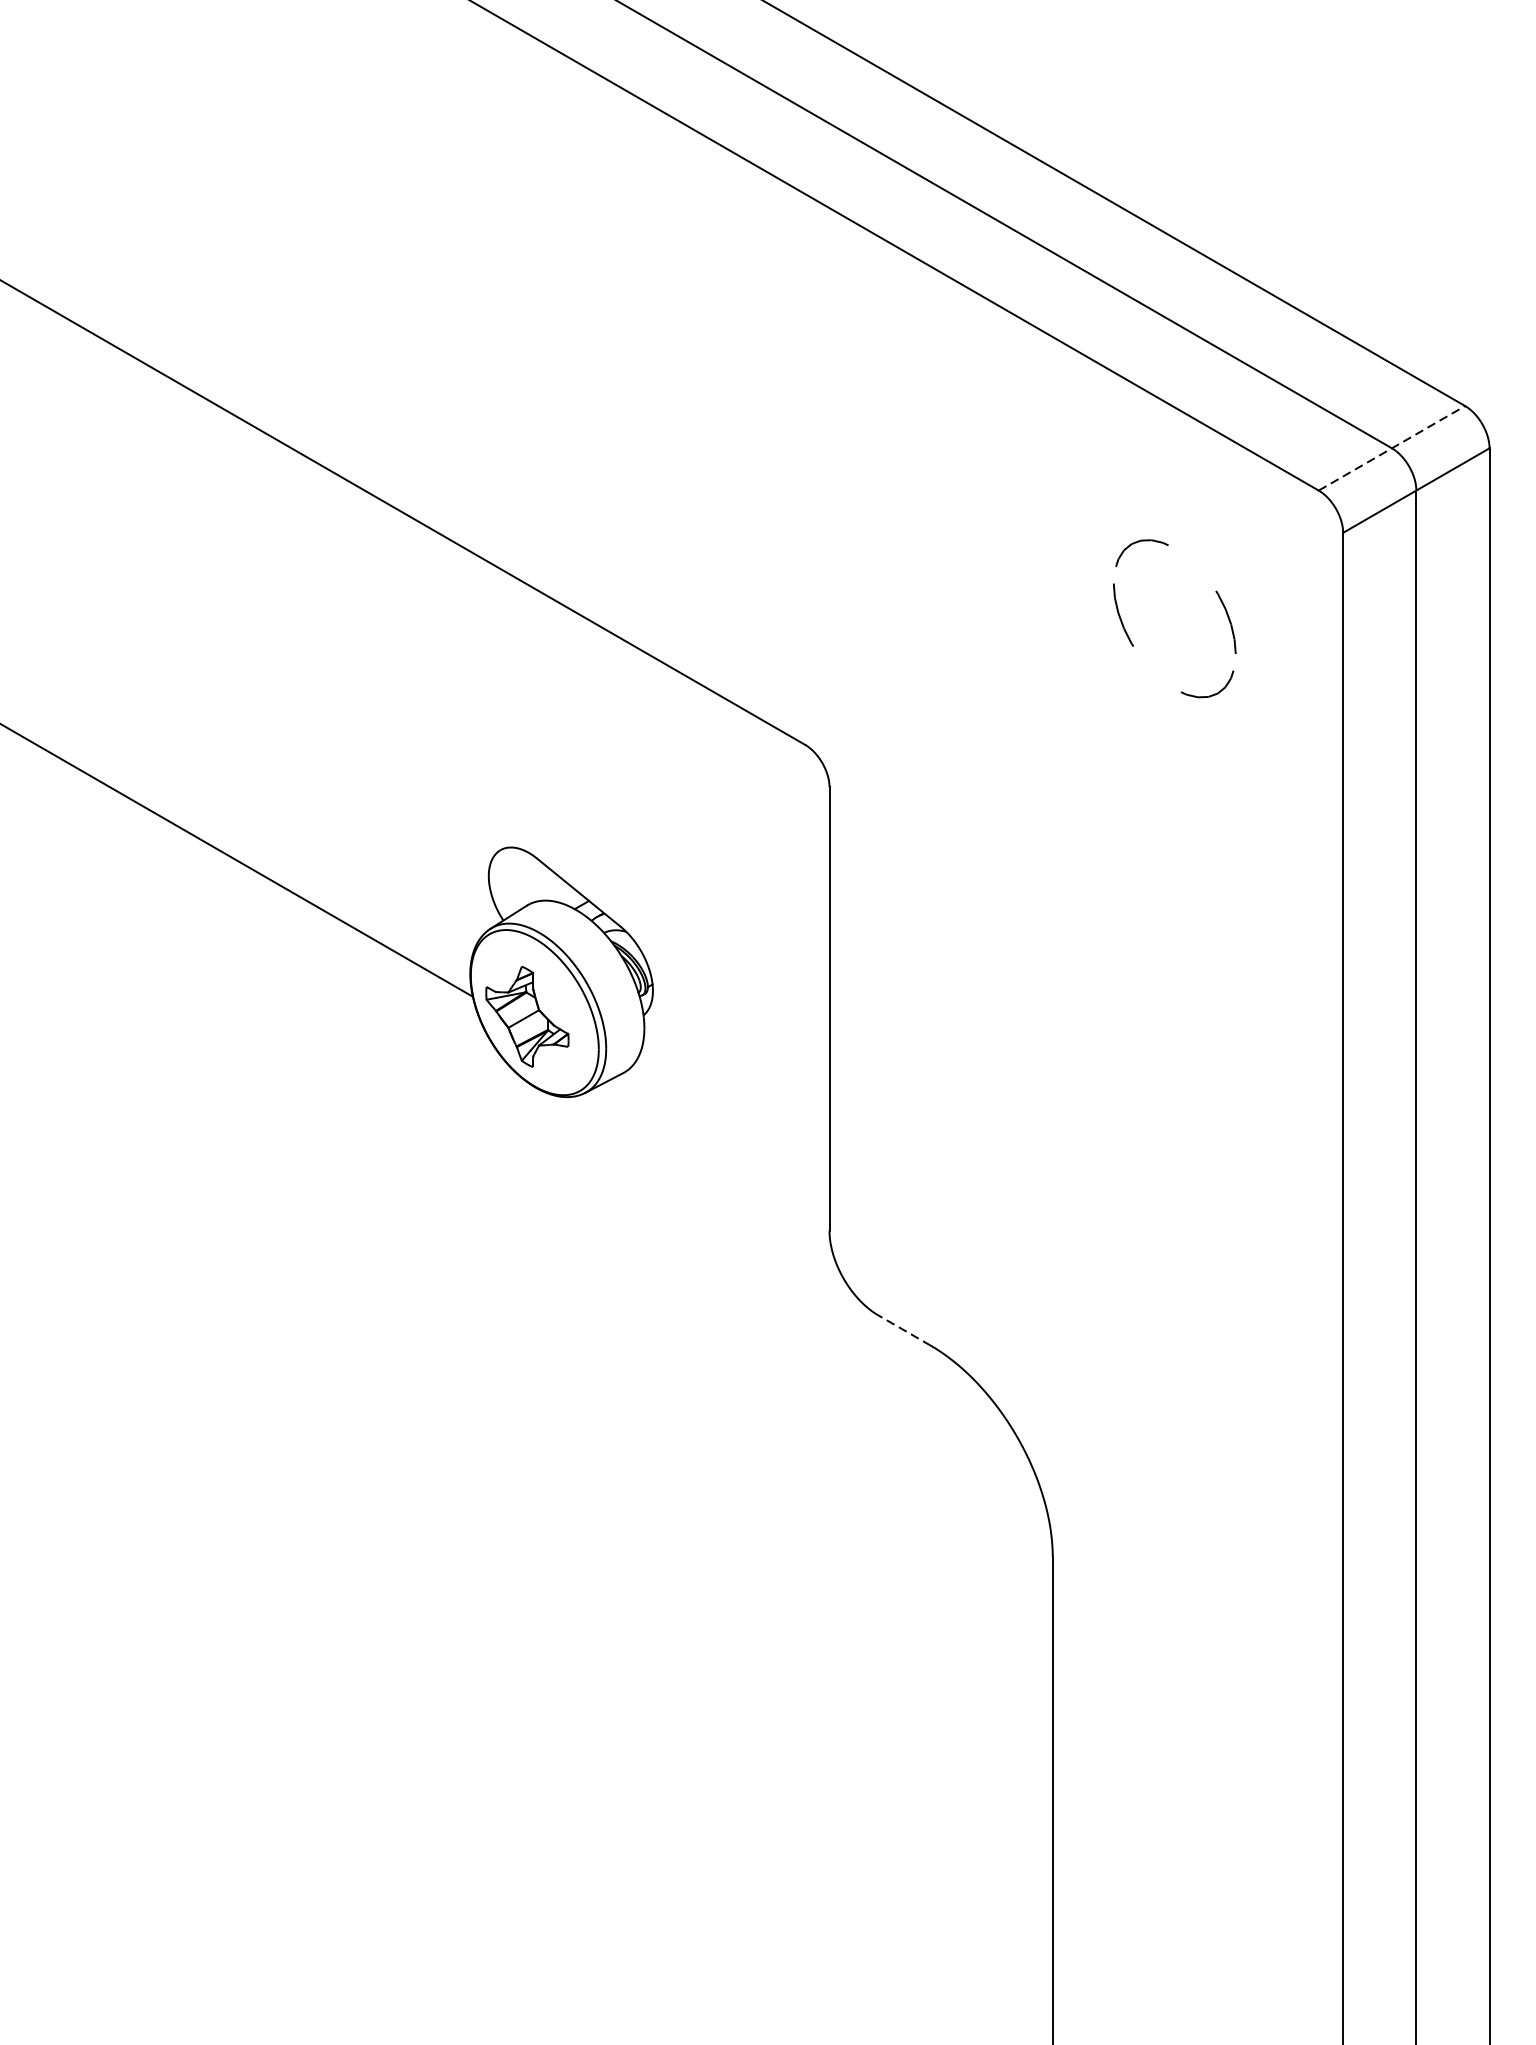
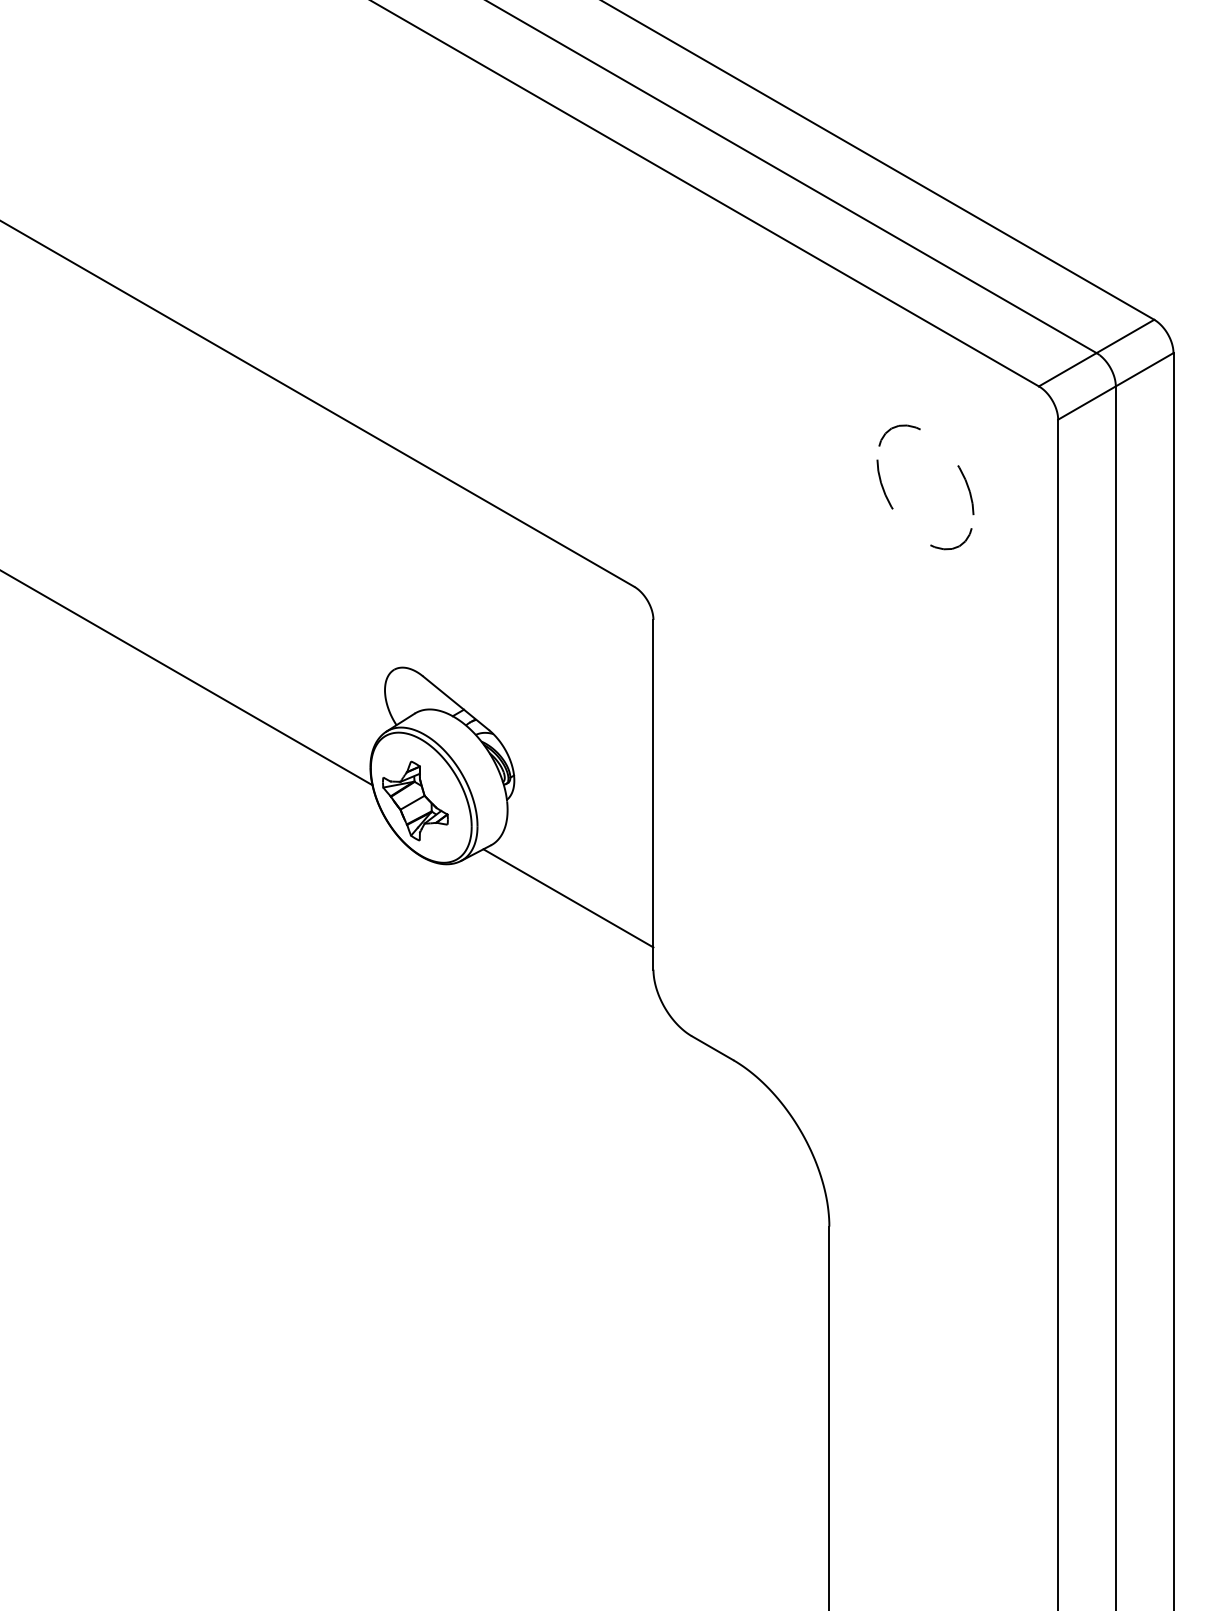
line: (1391, 448) -> (1096, 353), dashed -> solid
line: (721, 1140) -> (568, 898), added
line: (904, 1330) -> (712, 1048), dashed -> solid

